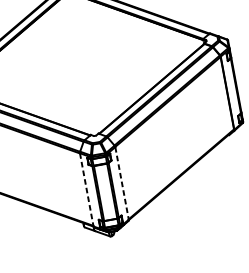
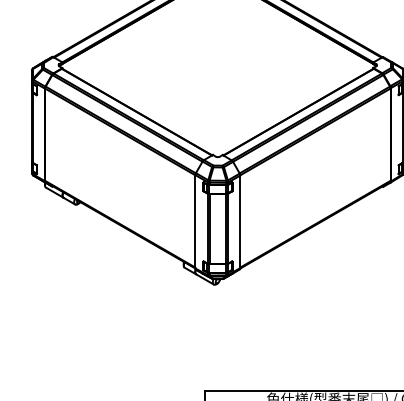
line: (122, 183) -> (240, 222), dashed -> solid
line: (86, 189) -> (195, 221), dashed -> solid

